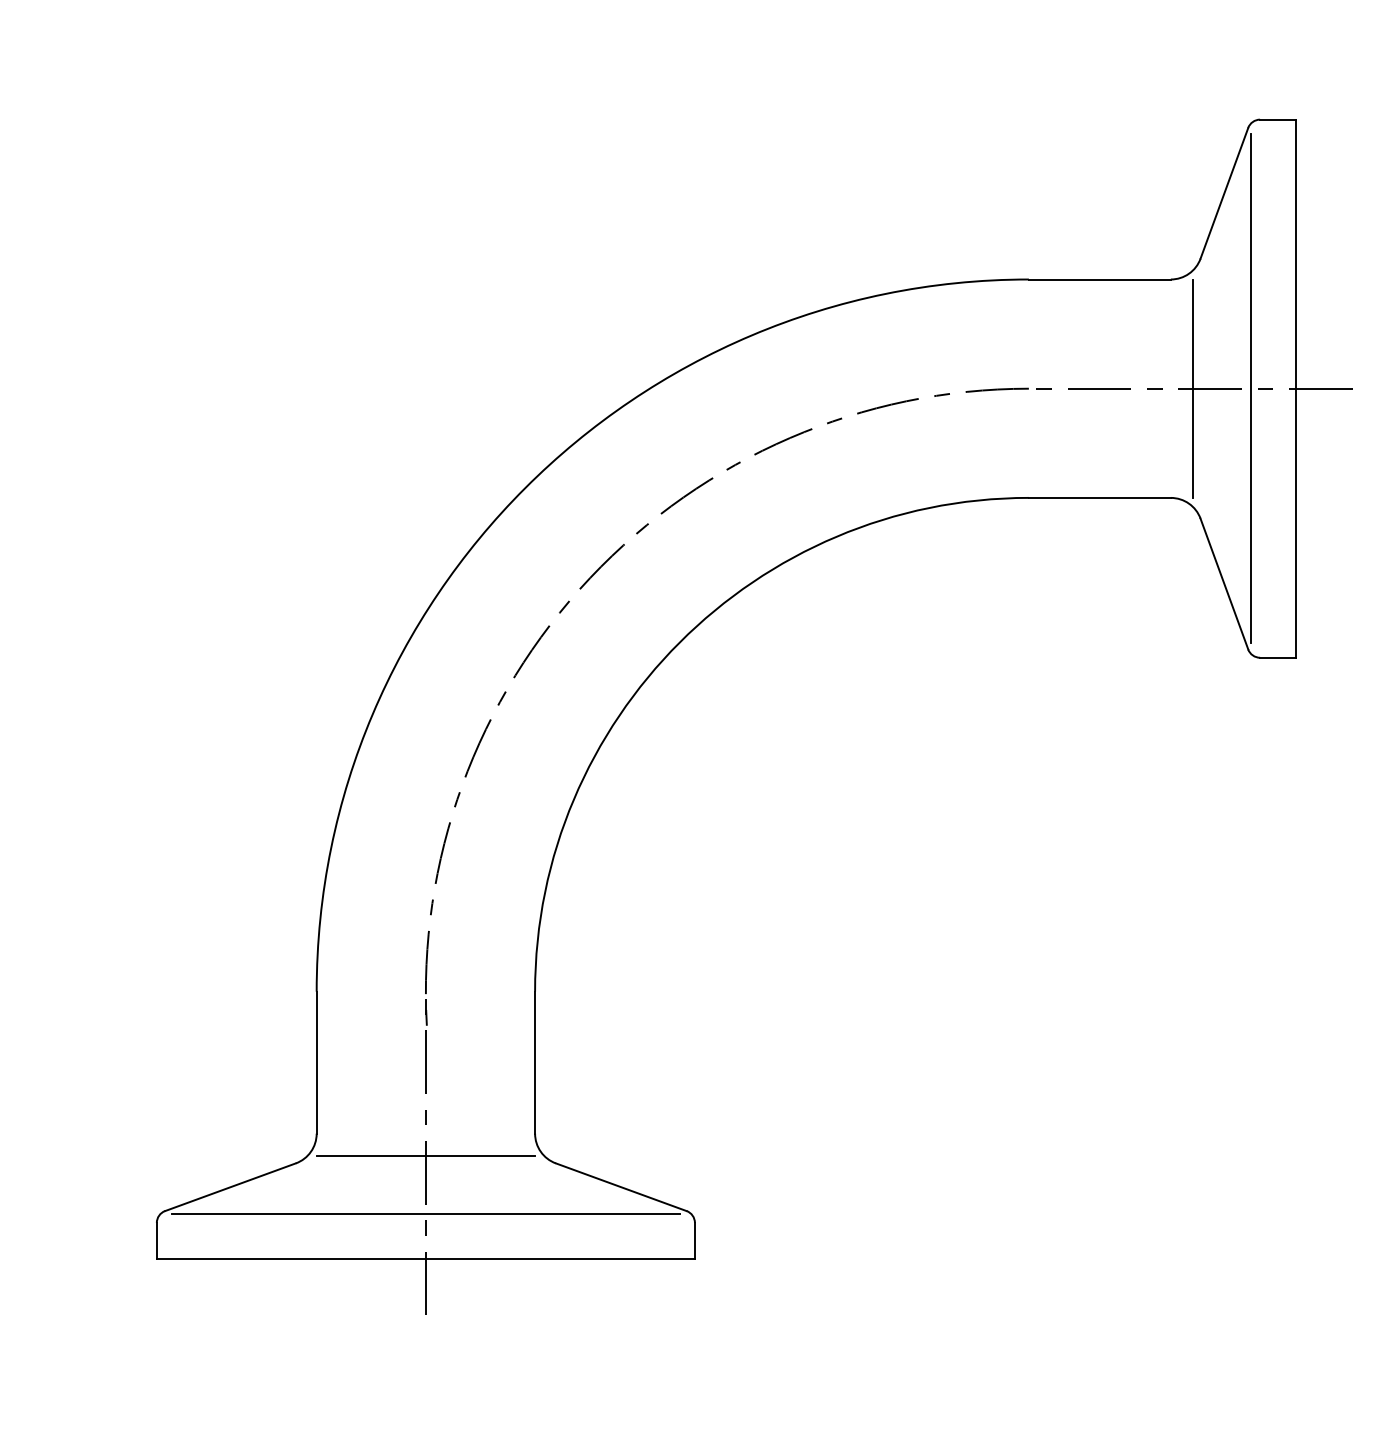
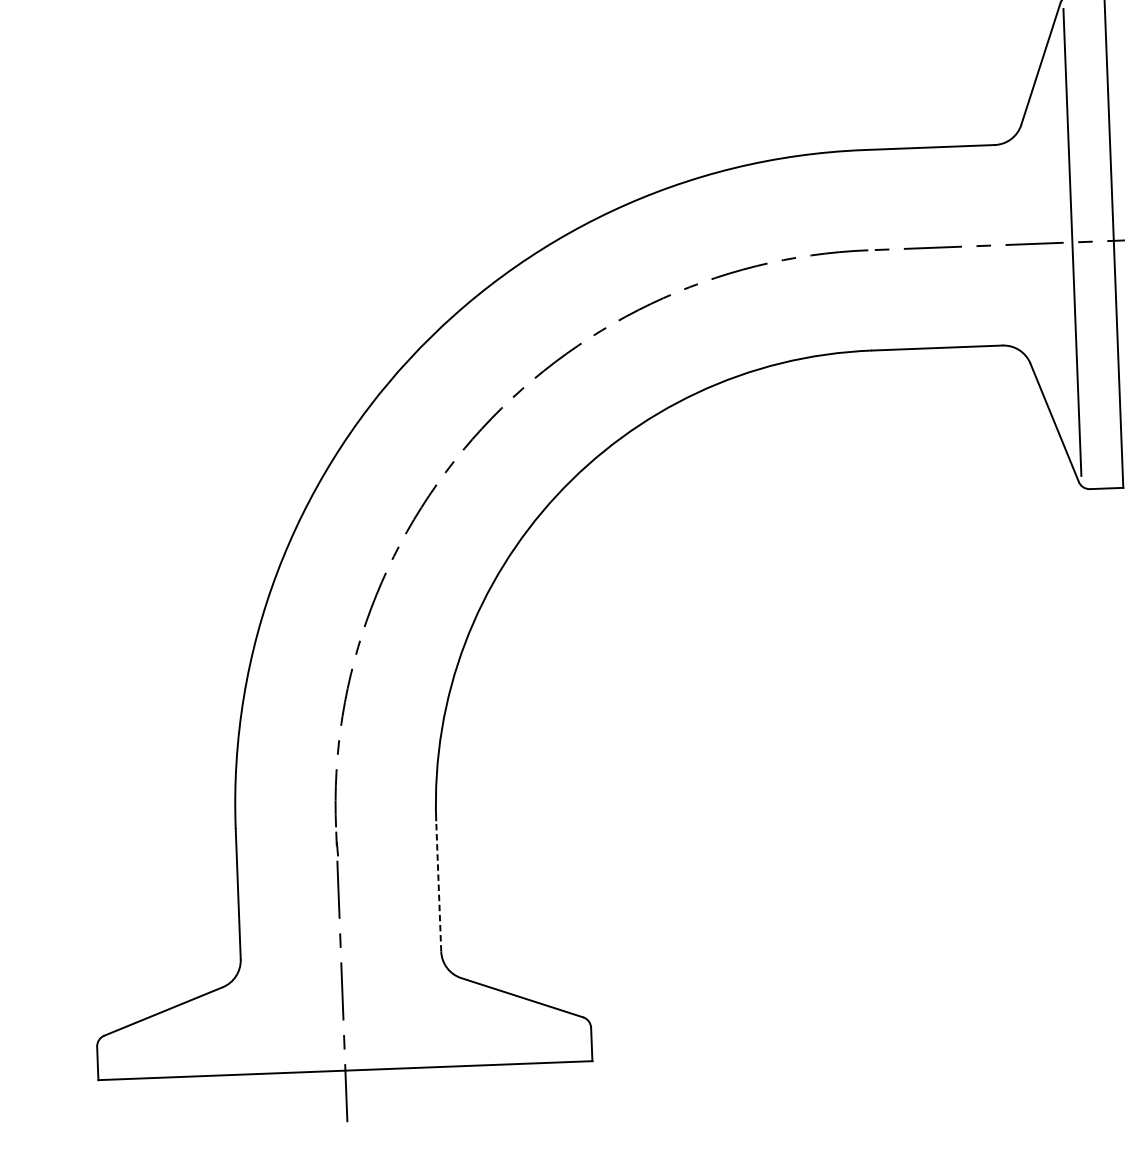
line: (1193, 388) -> (1019, 244), removed
line: (535, 1062) -> (439, 886), solid -> dashed
line: (425, 1155) -> (341, 975), removed
line: (425, 1214) -> (343, 1029), removed

